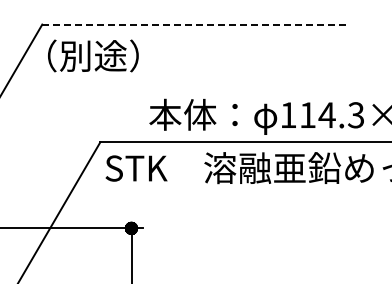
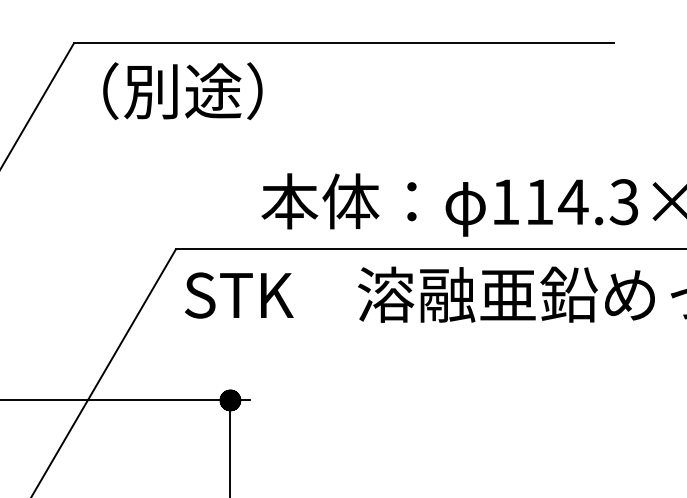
line: (196, 24) -> (344, 43), dashed -> solid
text: (93, 55) -> (183, 90), moved

